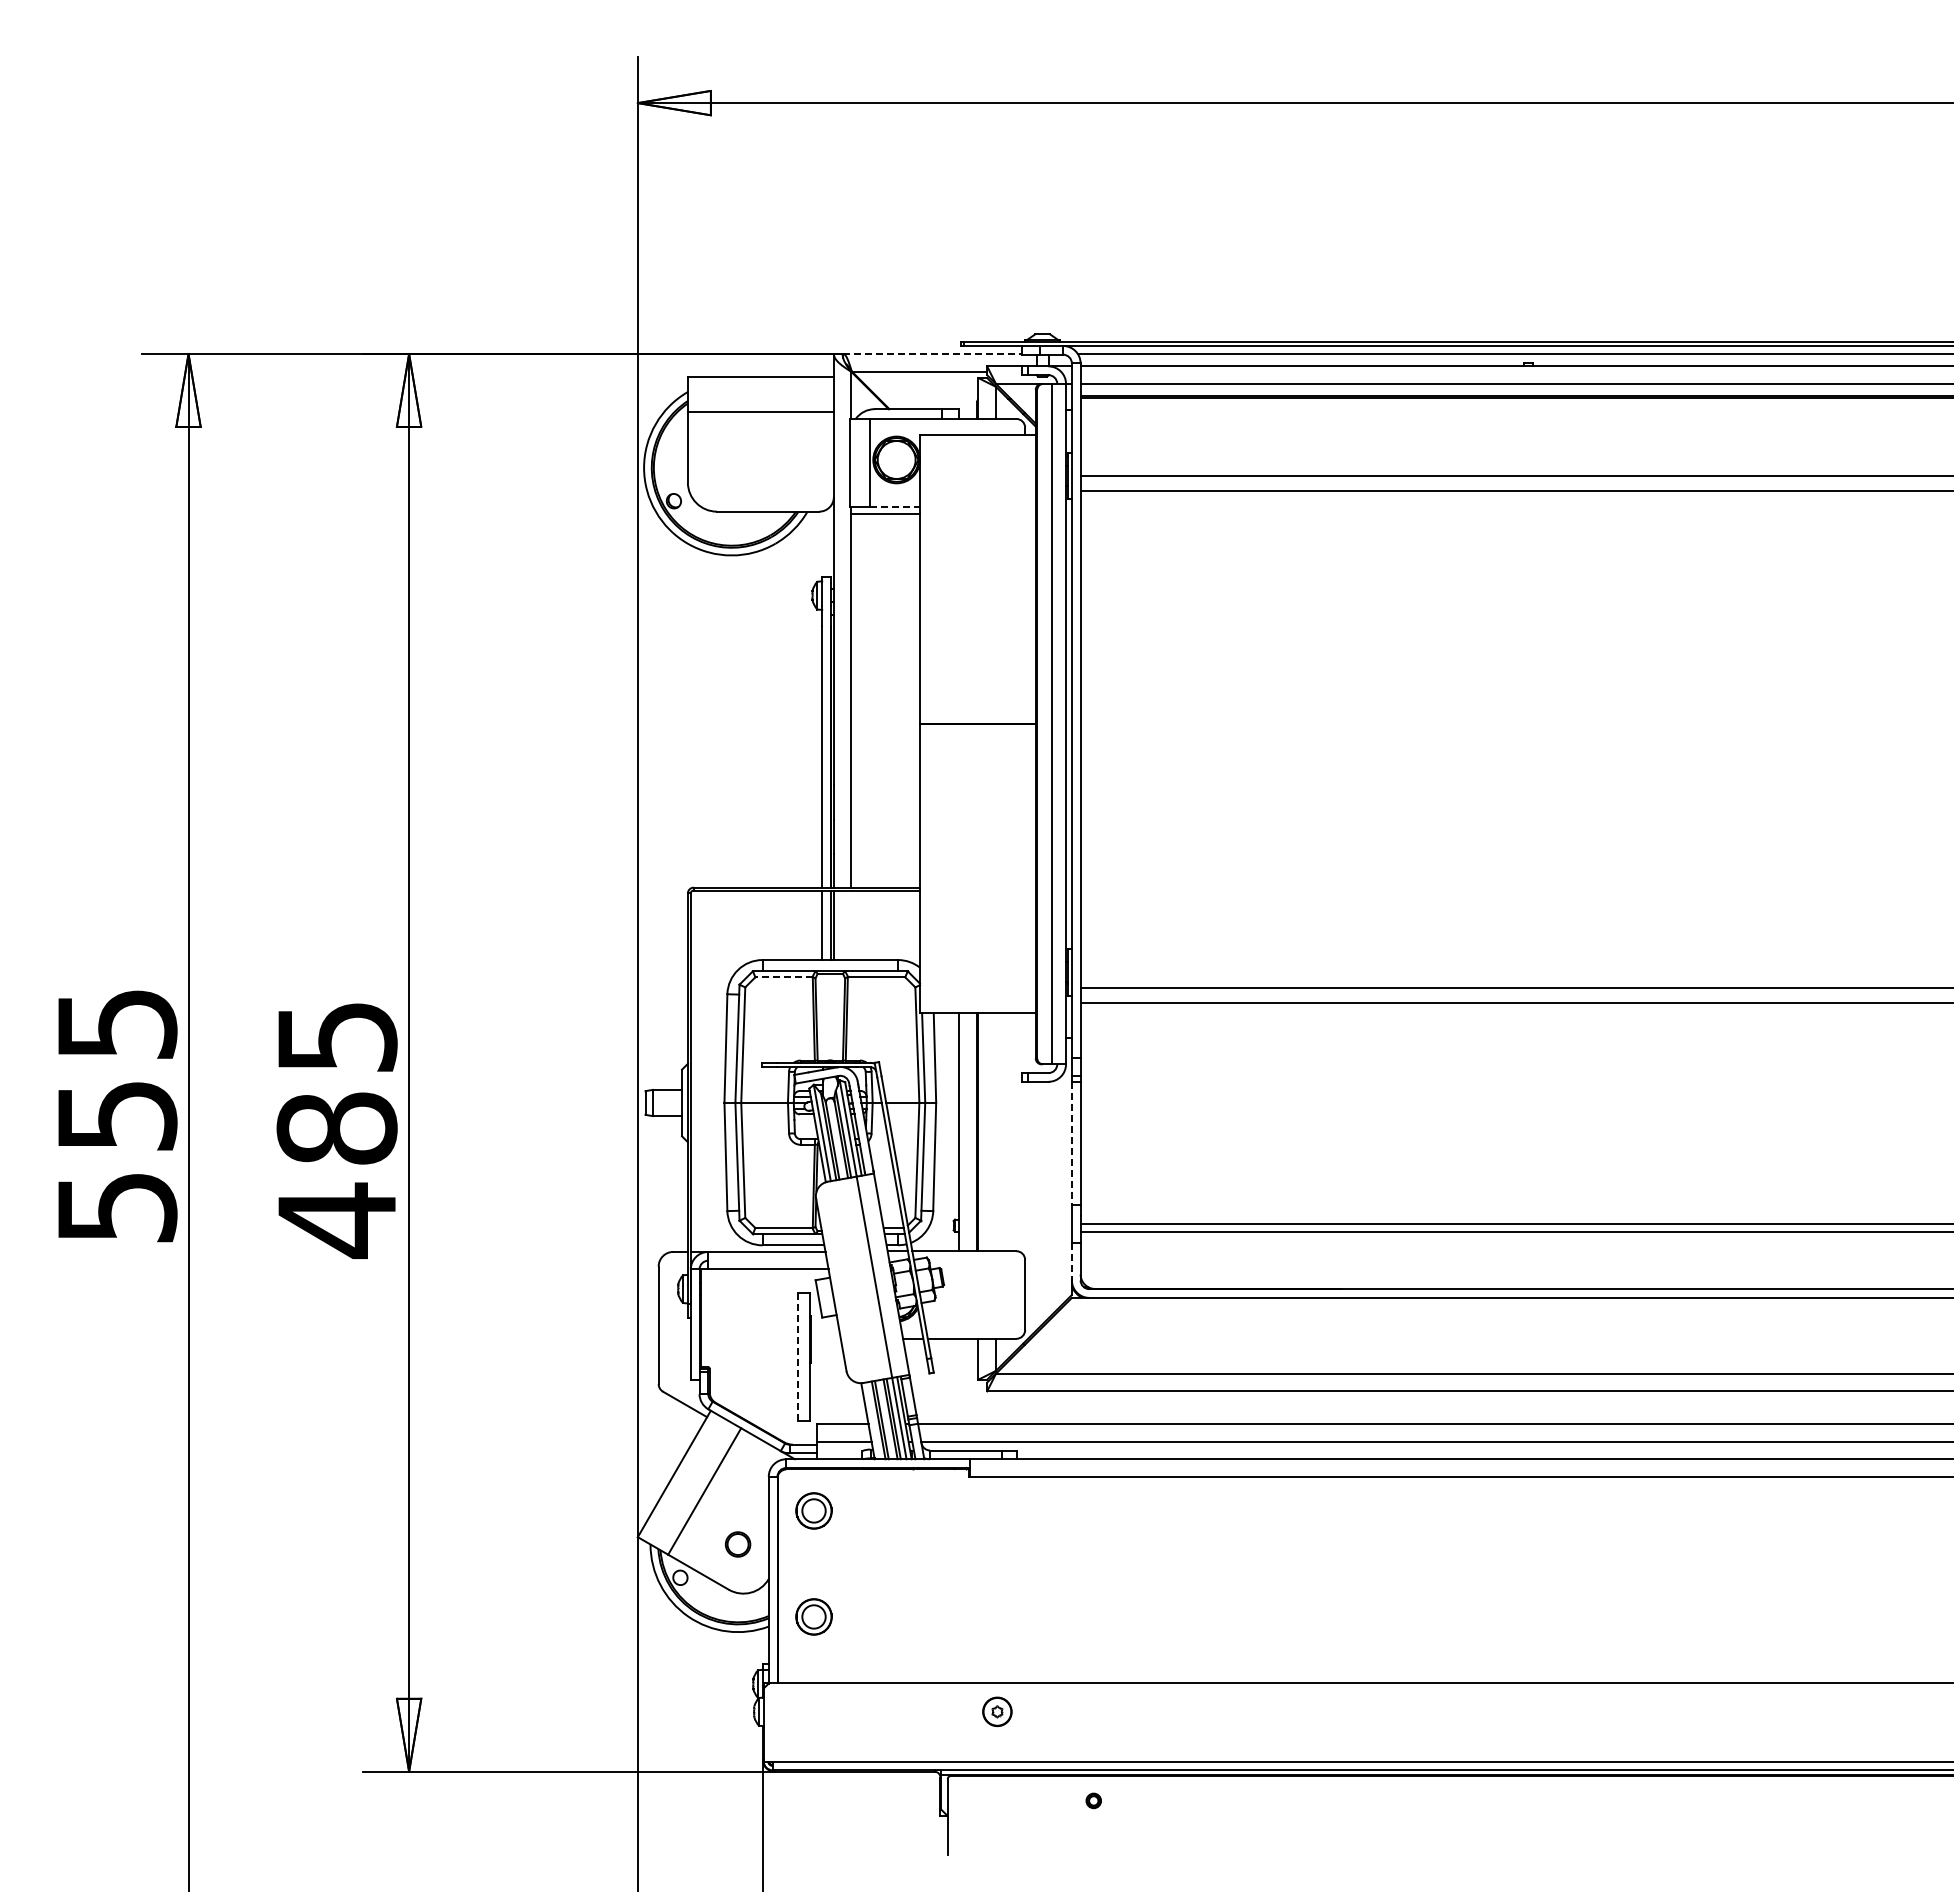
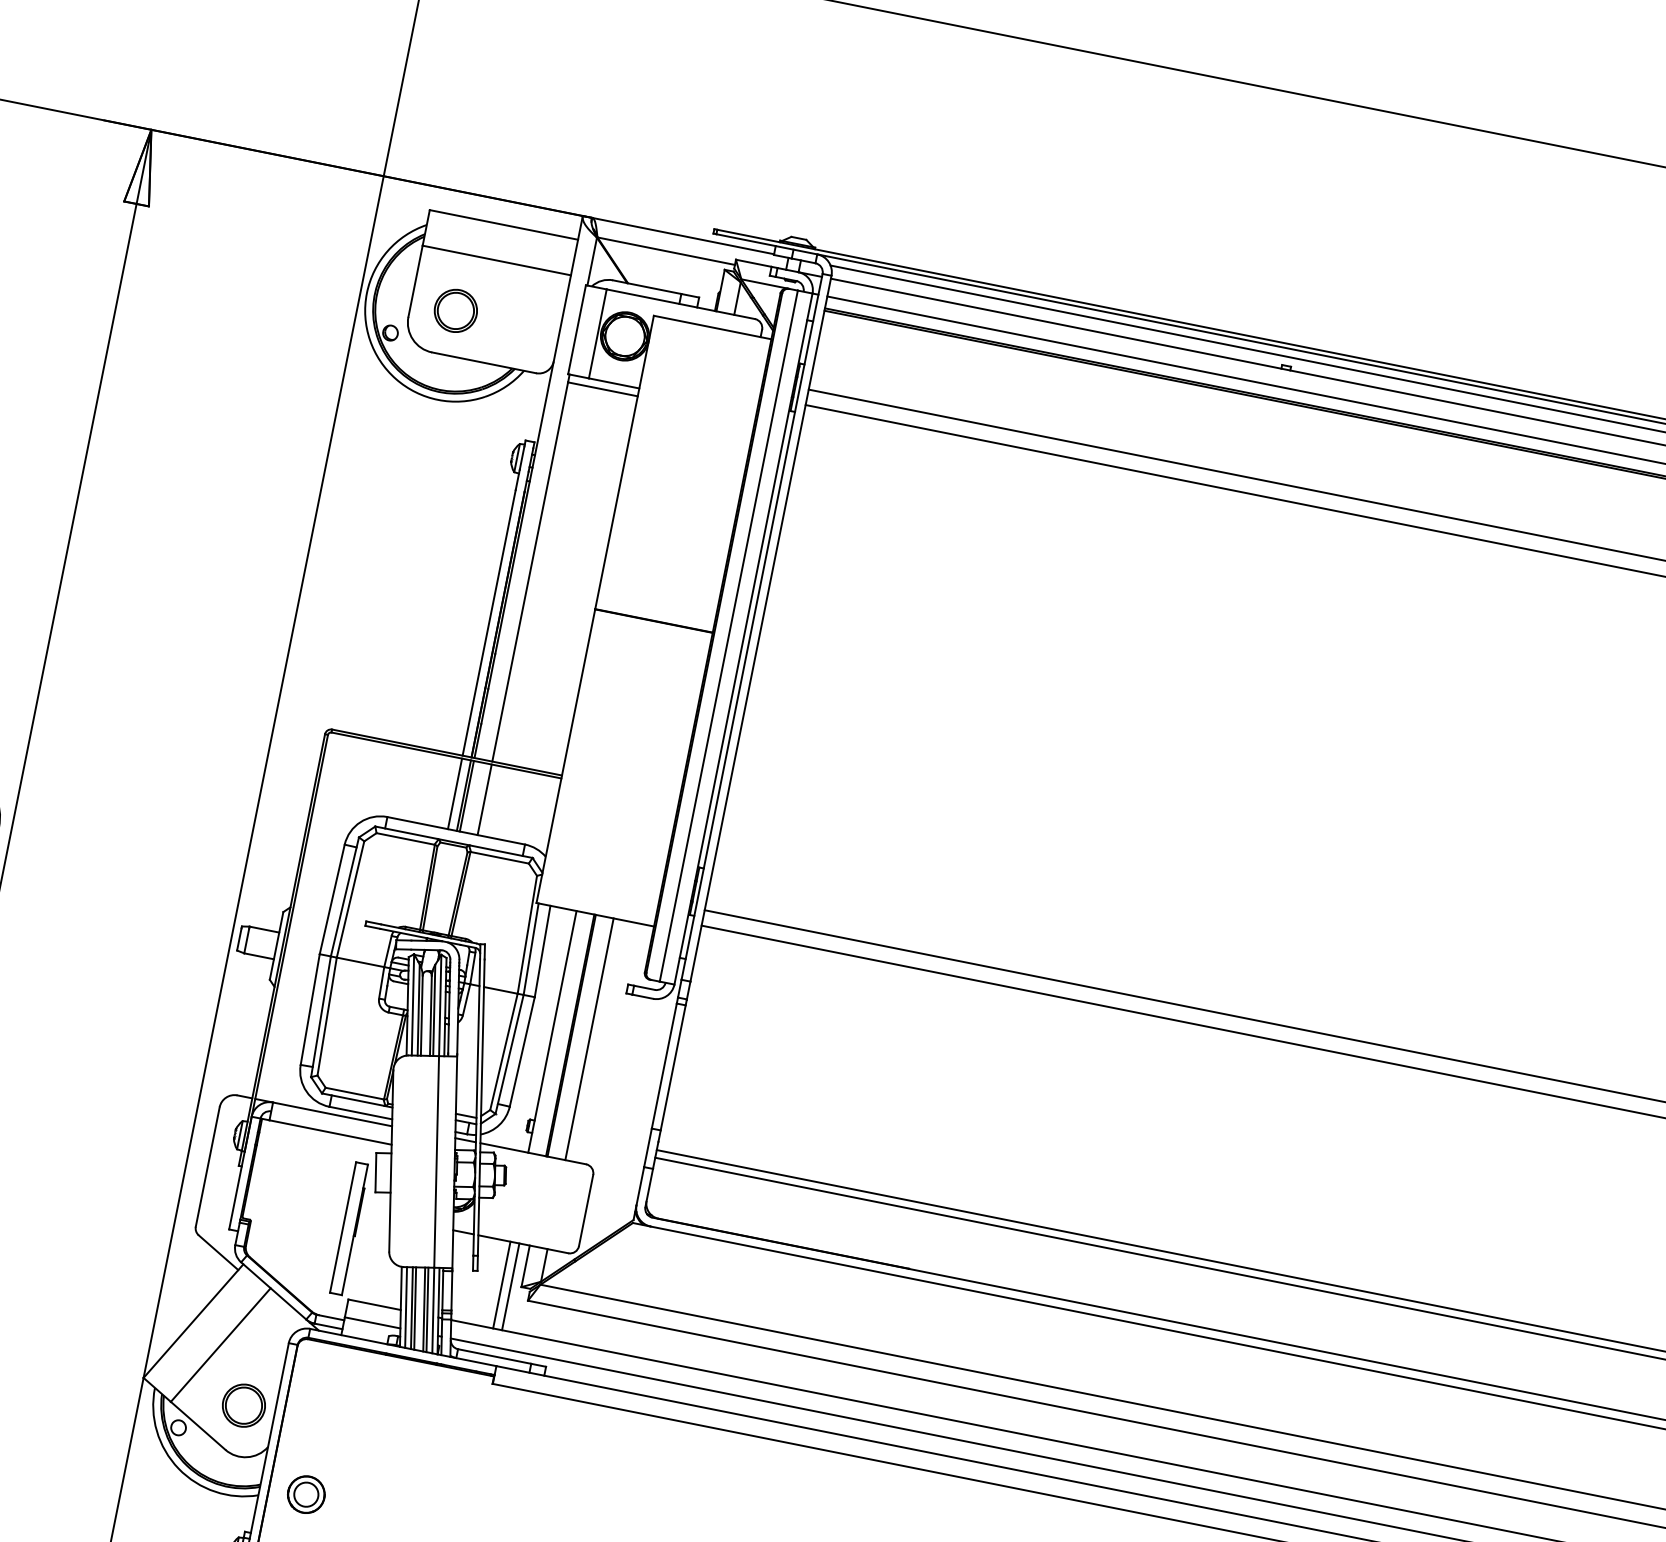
line: (932, 353) -> (683, 235), dashed -> solid
part: (731, 467) -> (455, 310), added
line: (895, 506) -> (614, 383), dashed -> solid
line: (851, 925) -> (484, 800), added
line: (783, 977) -> (405, 839), dashed -> solid
line: (995, 1132) -> (588, 1039), added
line: (1071, 1143) -> (663, 1066), dashed -> solid
line: (1071, 1261) -> (639, 1185), dashed -> solid
line: (798, 1356) -> (343, 1227), dashed -> solid
line: (959, 1381) -> (501, 1285), added
line: (968, 1381) -> (511, 1286), added
line: (872, 1420) -> (405, 1307), added
part: (813, 1510) -> (327, 1386), removed
part: (737, 1544) -> (243, 1405), size x1.67

